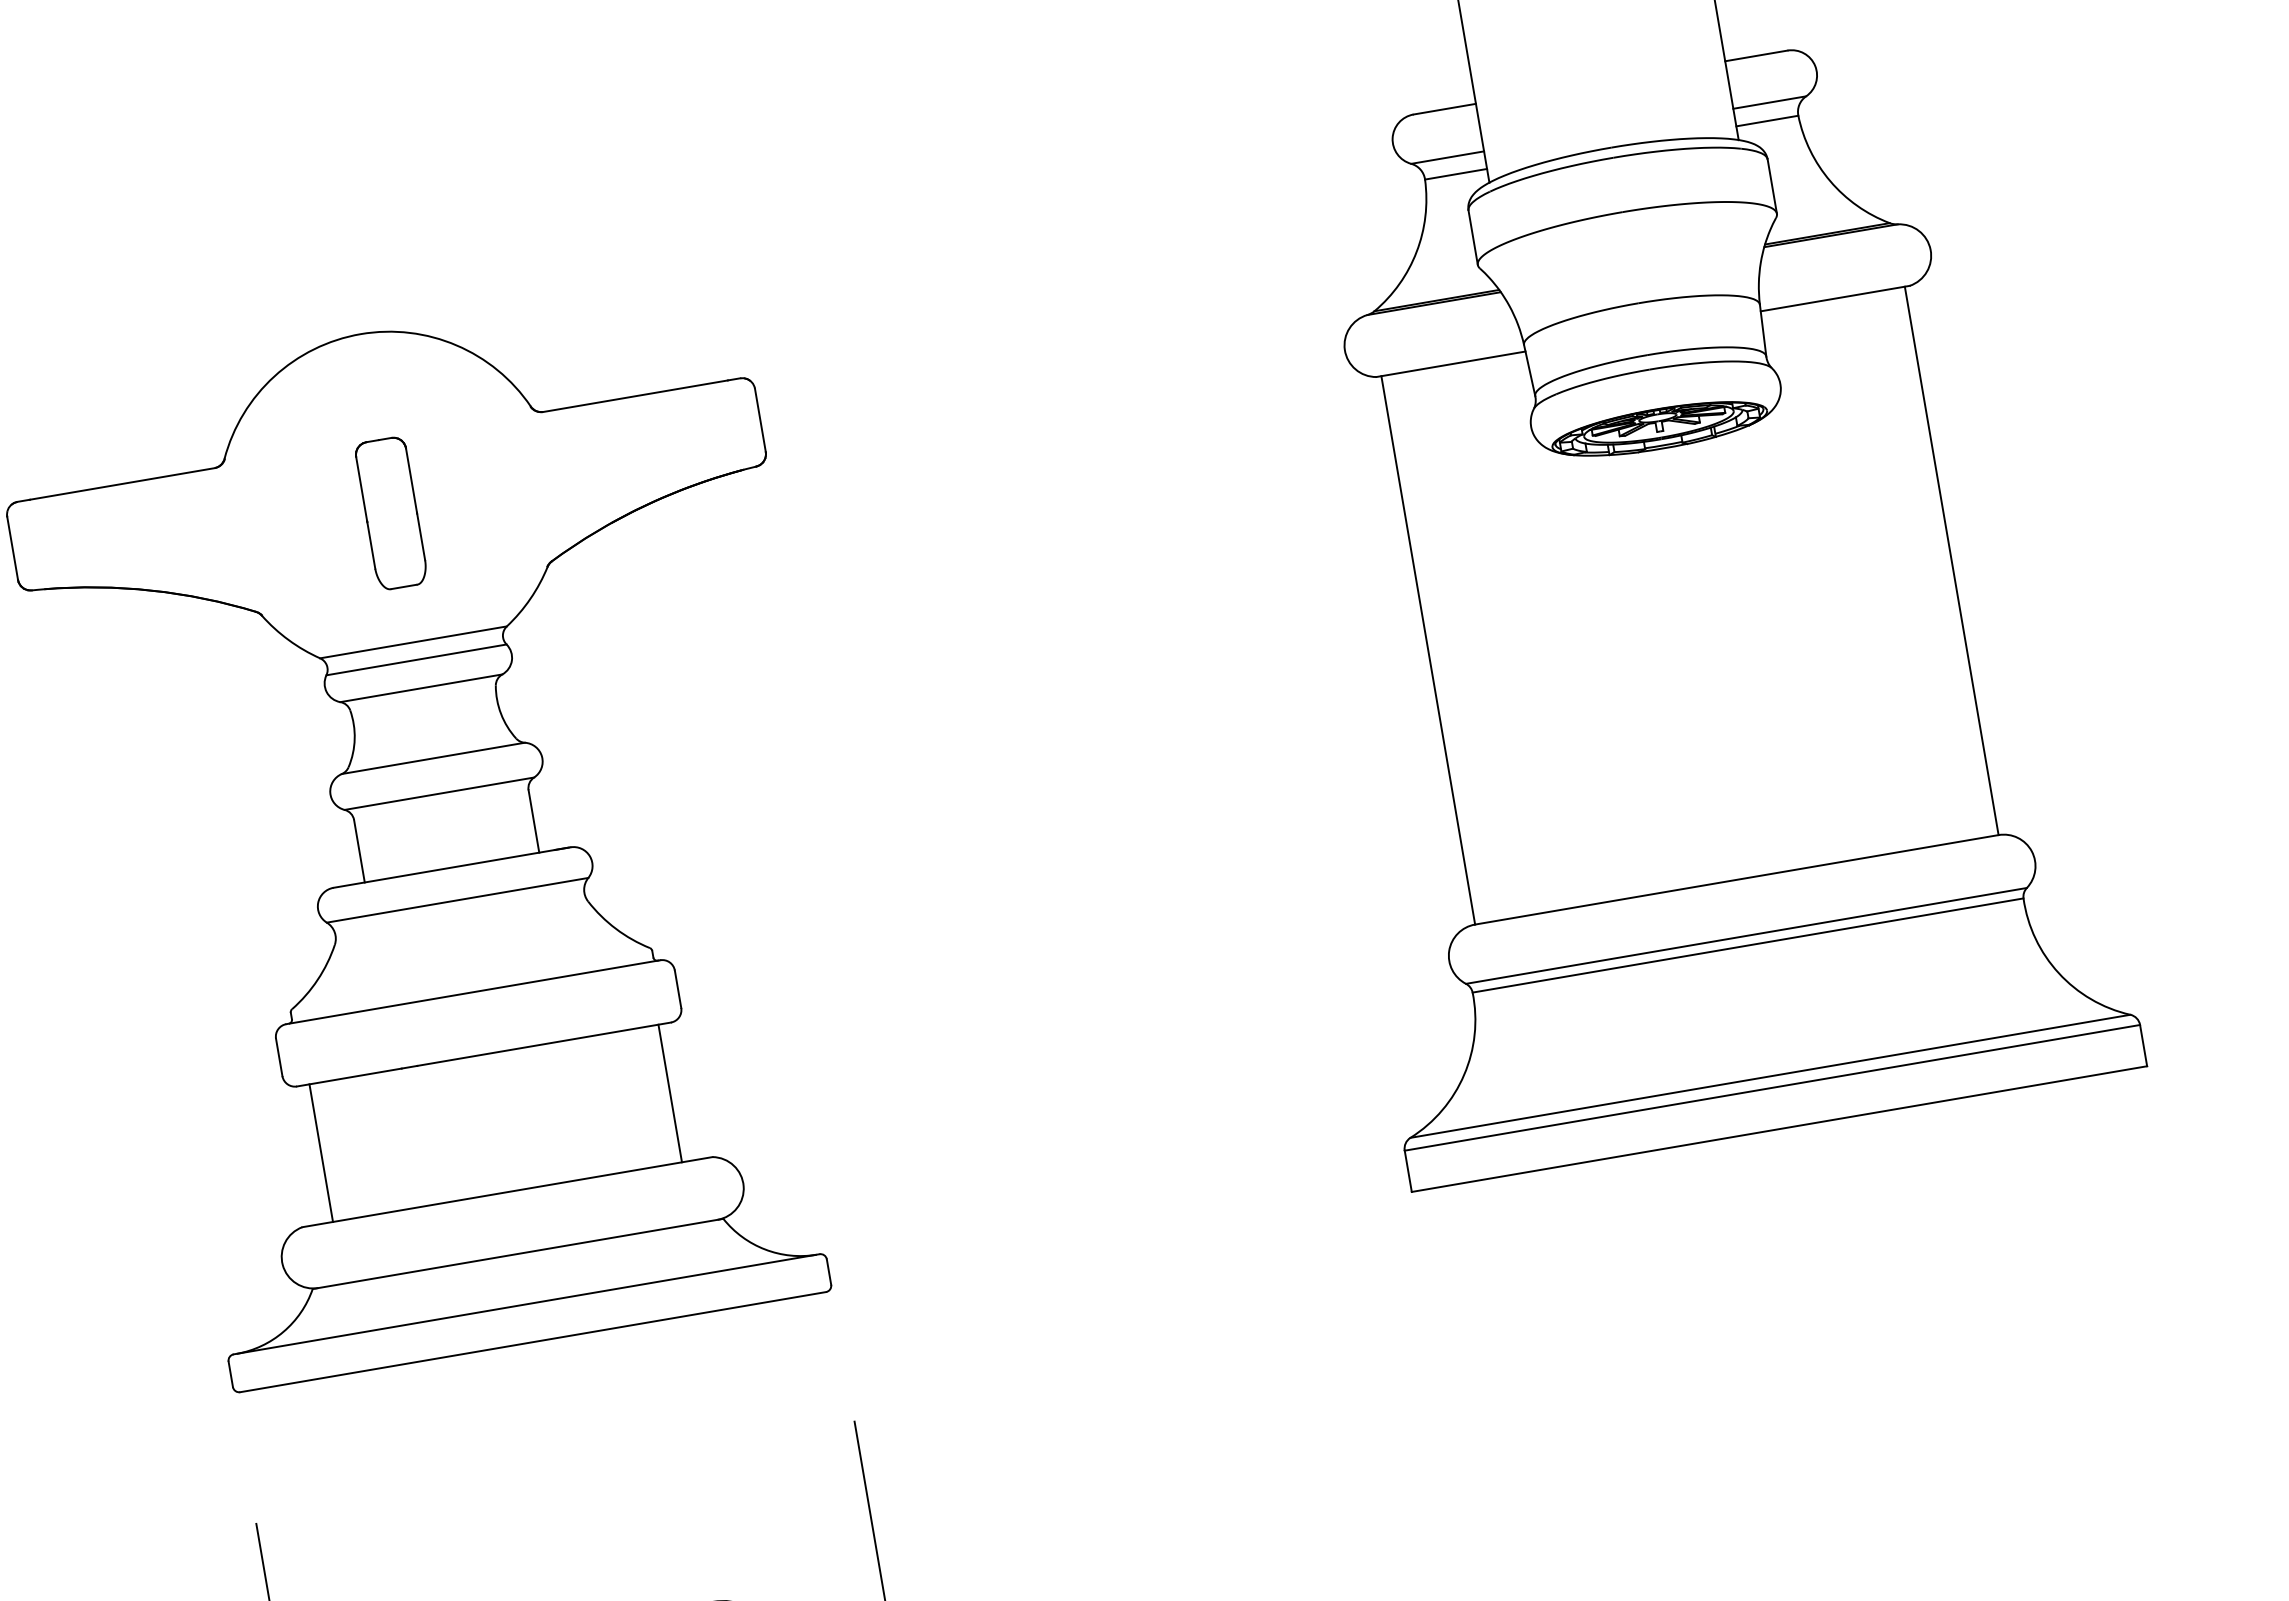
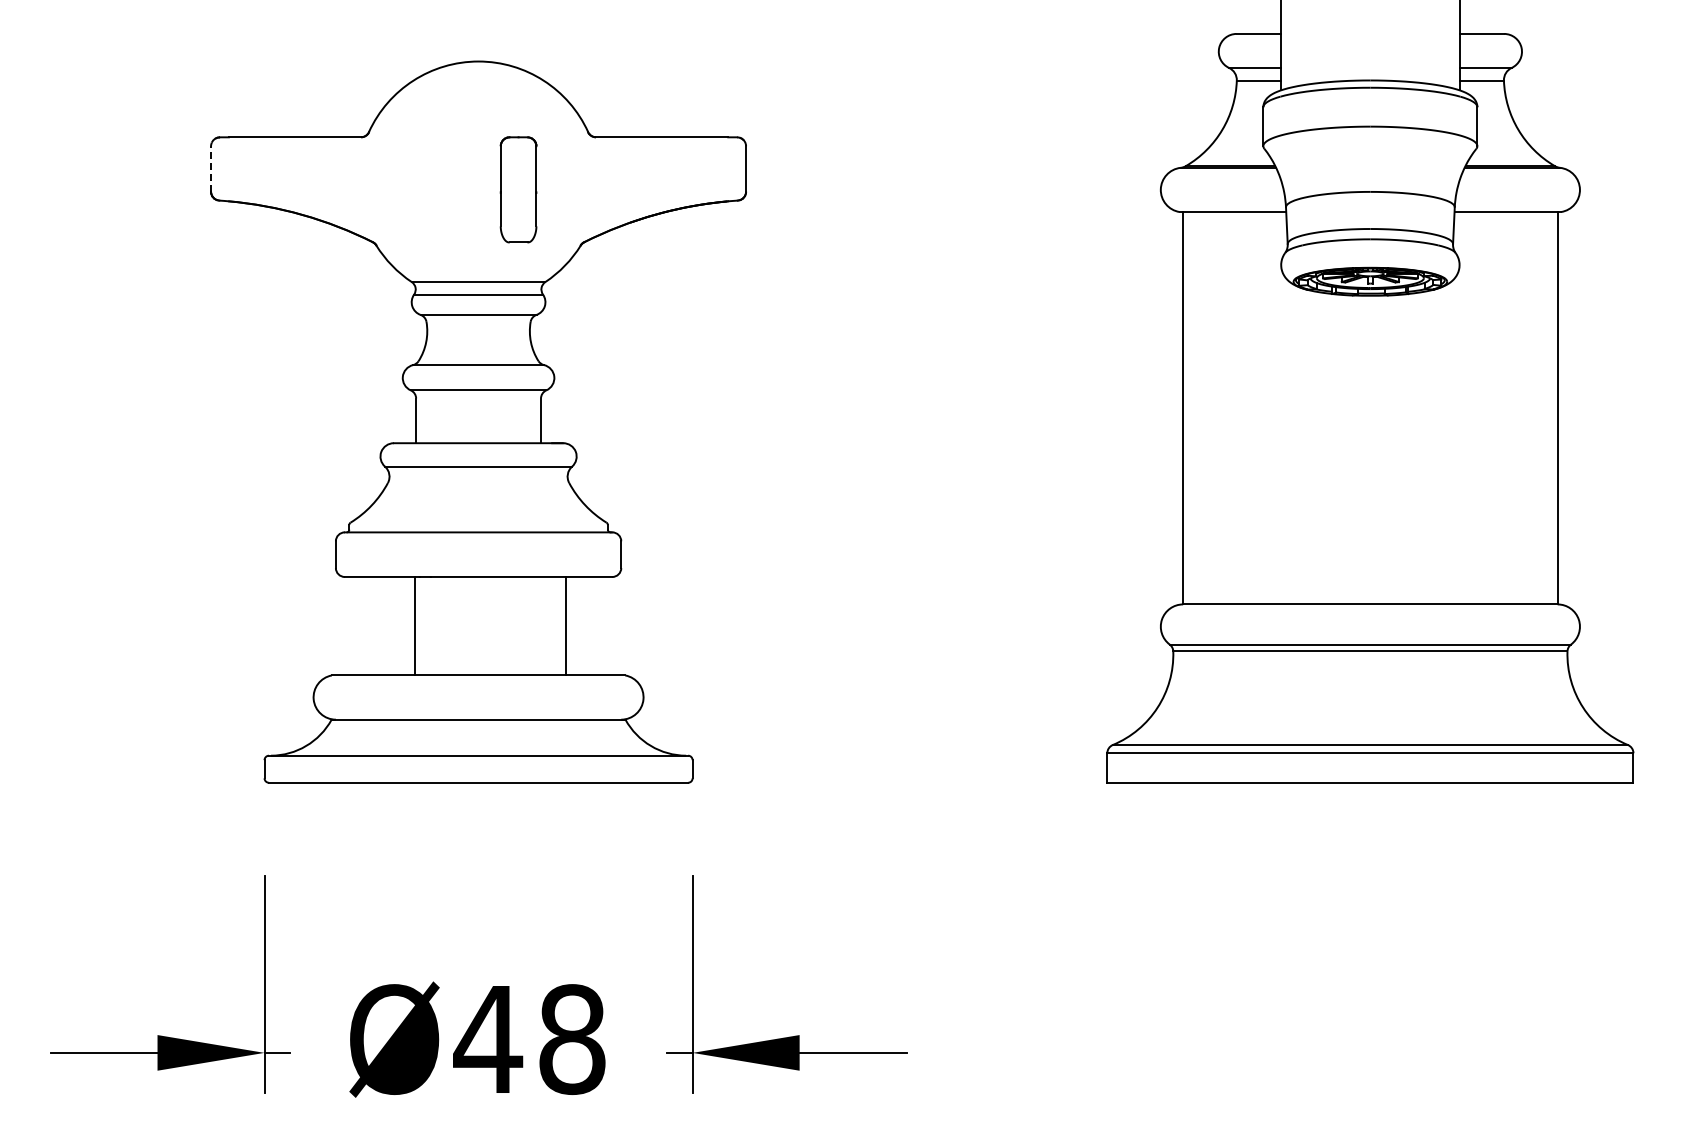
part: (391, 513) -> (518, 189), moved
line: (13, 547) -> (211, 168), solid -> dashed
line: (670, 1092) -> (566, 625), moved
line: (320, 1152) -> (414, 625), moved

